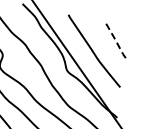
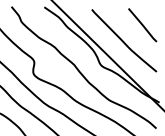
line: (114, 39) -> (142, 25), dashed -> solid

